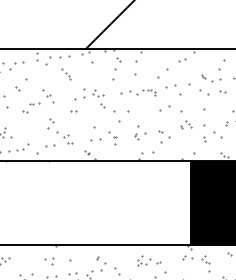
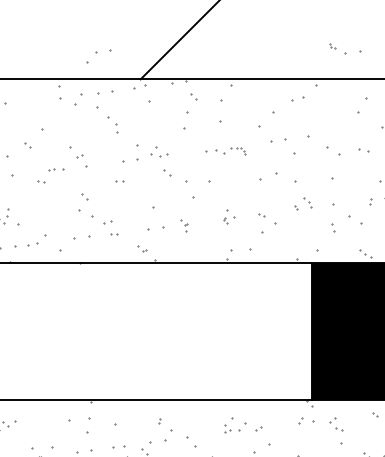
part: (16, 65) -> (98, 56), moved
part: (66, 74) -> (108, 121), size x1.6
part: (211, 78) -> (345, 49), moved
part: (138, 92) -> (225, 150), size x0.7
part: (140, 132) -> (229, 216), size x0.6
part: (112, 138) -> (183, 226), size x0.6
part: (49, 261) -> (80, 426), size x1.6

